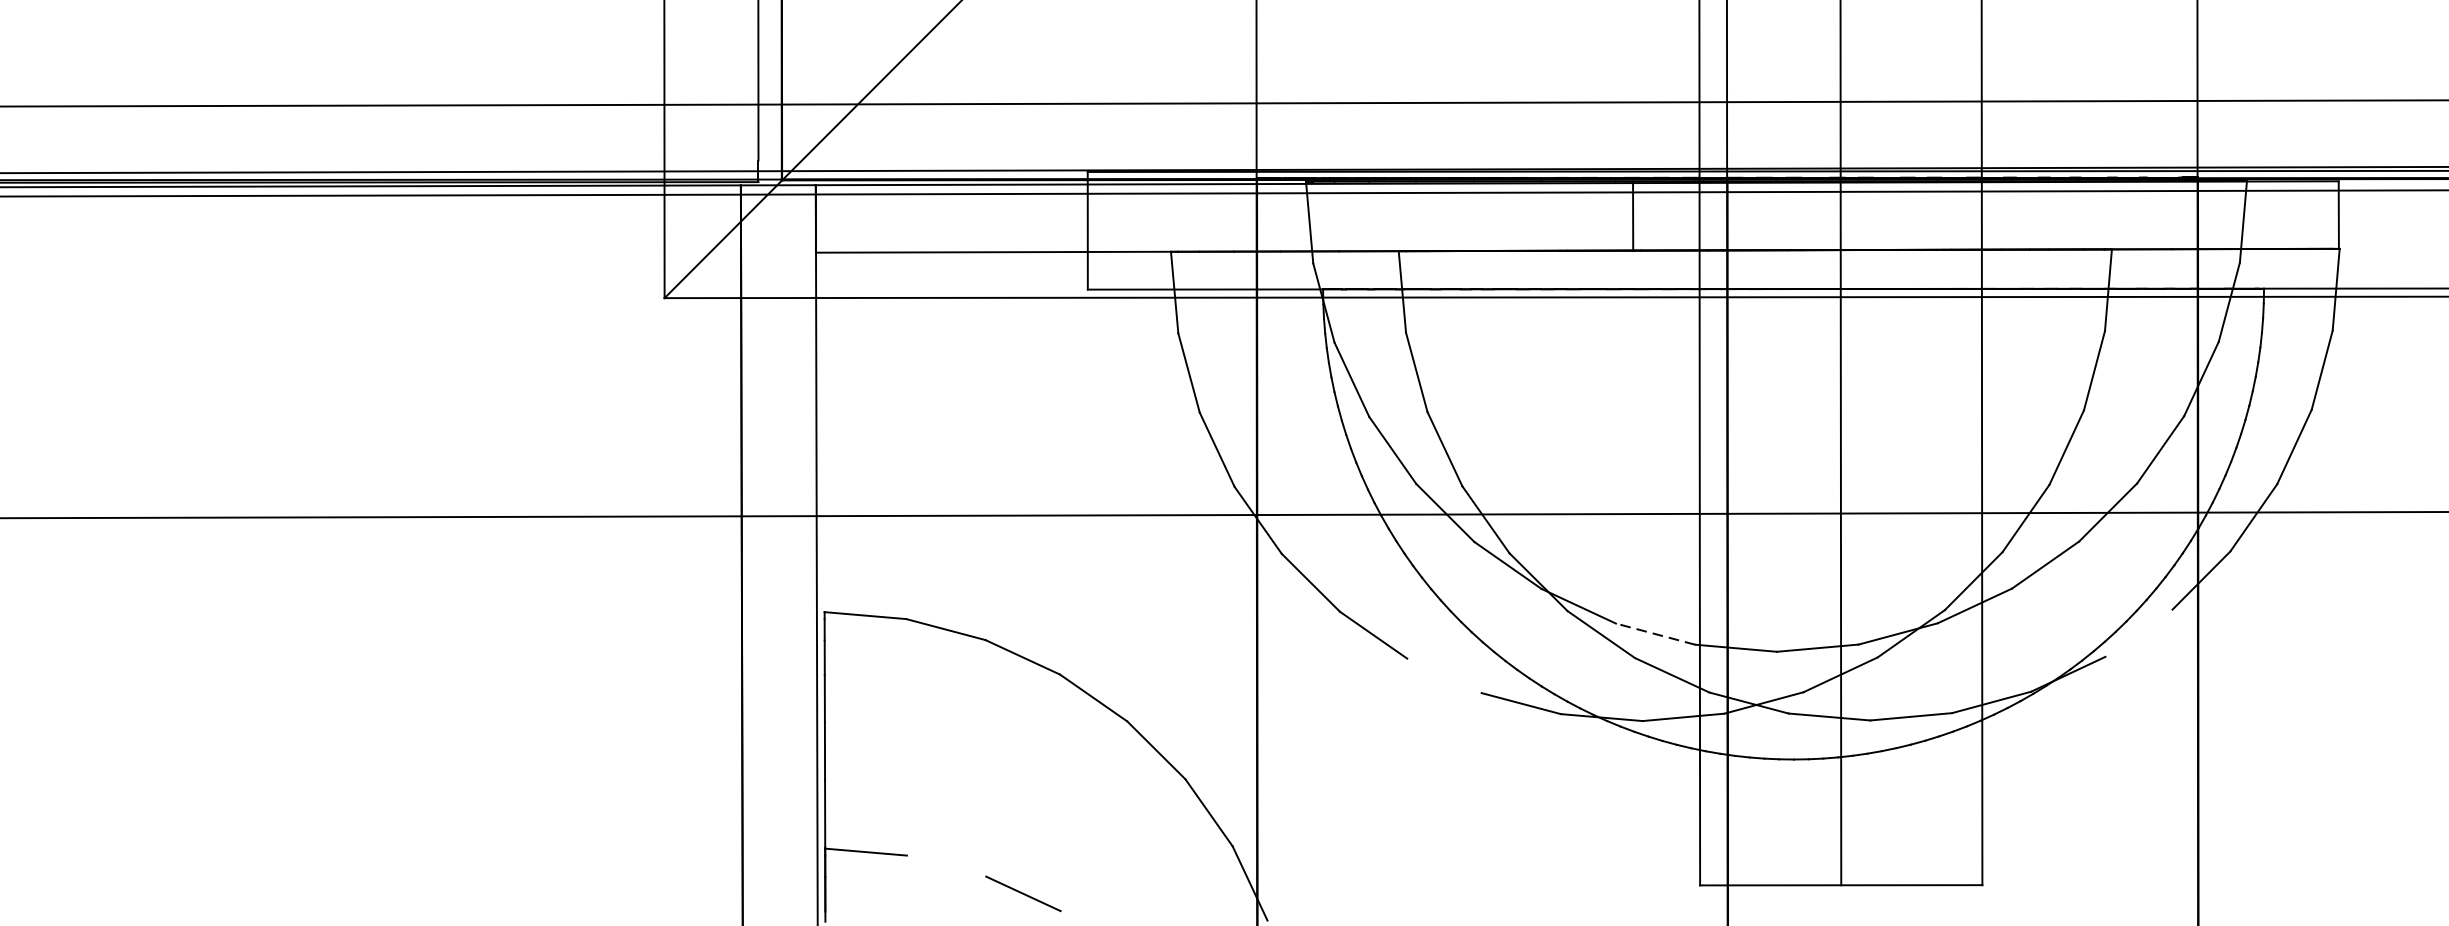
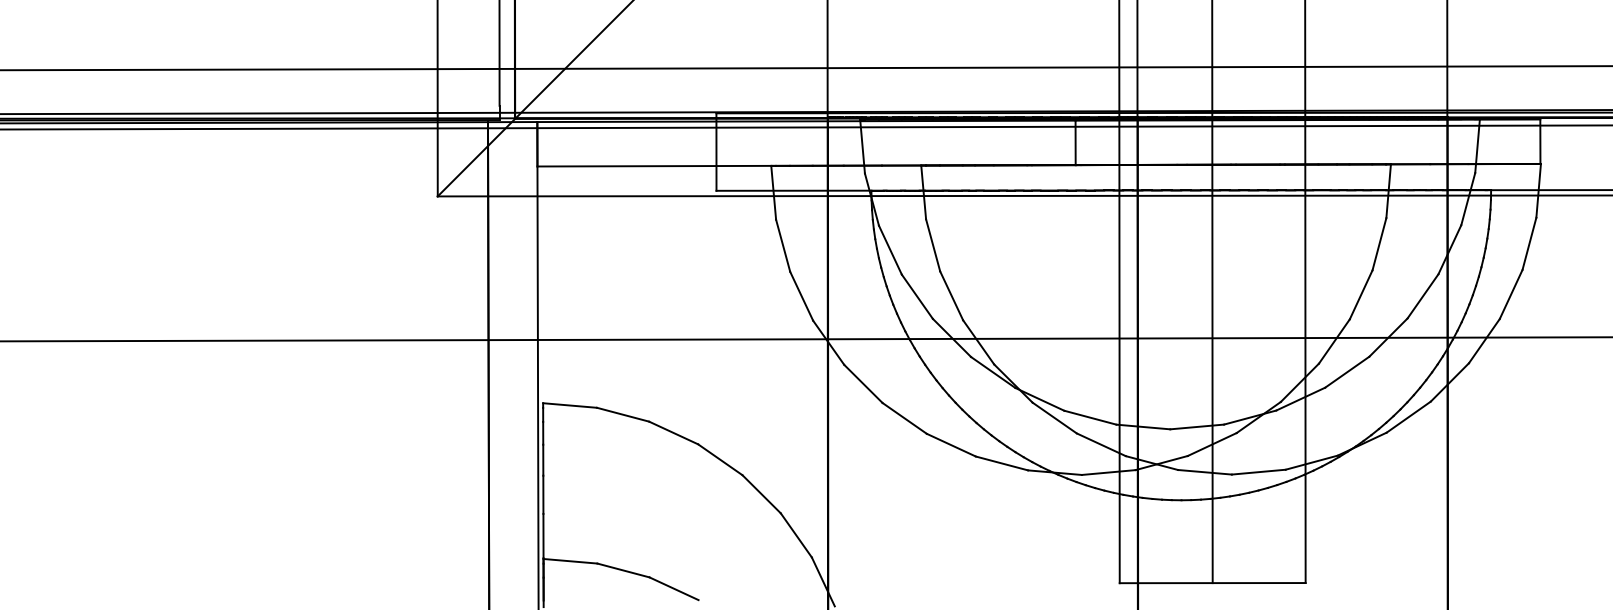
line: (2138, 632) -> (1408, 416), added
line: (1654, 633) -> (1089, 417), dashed -> solid
line: (1443, 674) -> (950, 444), added
line: (946, 866) -> (623, 570), added

